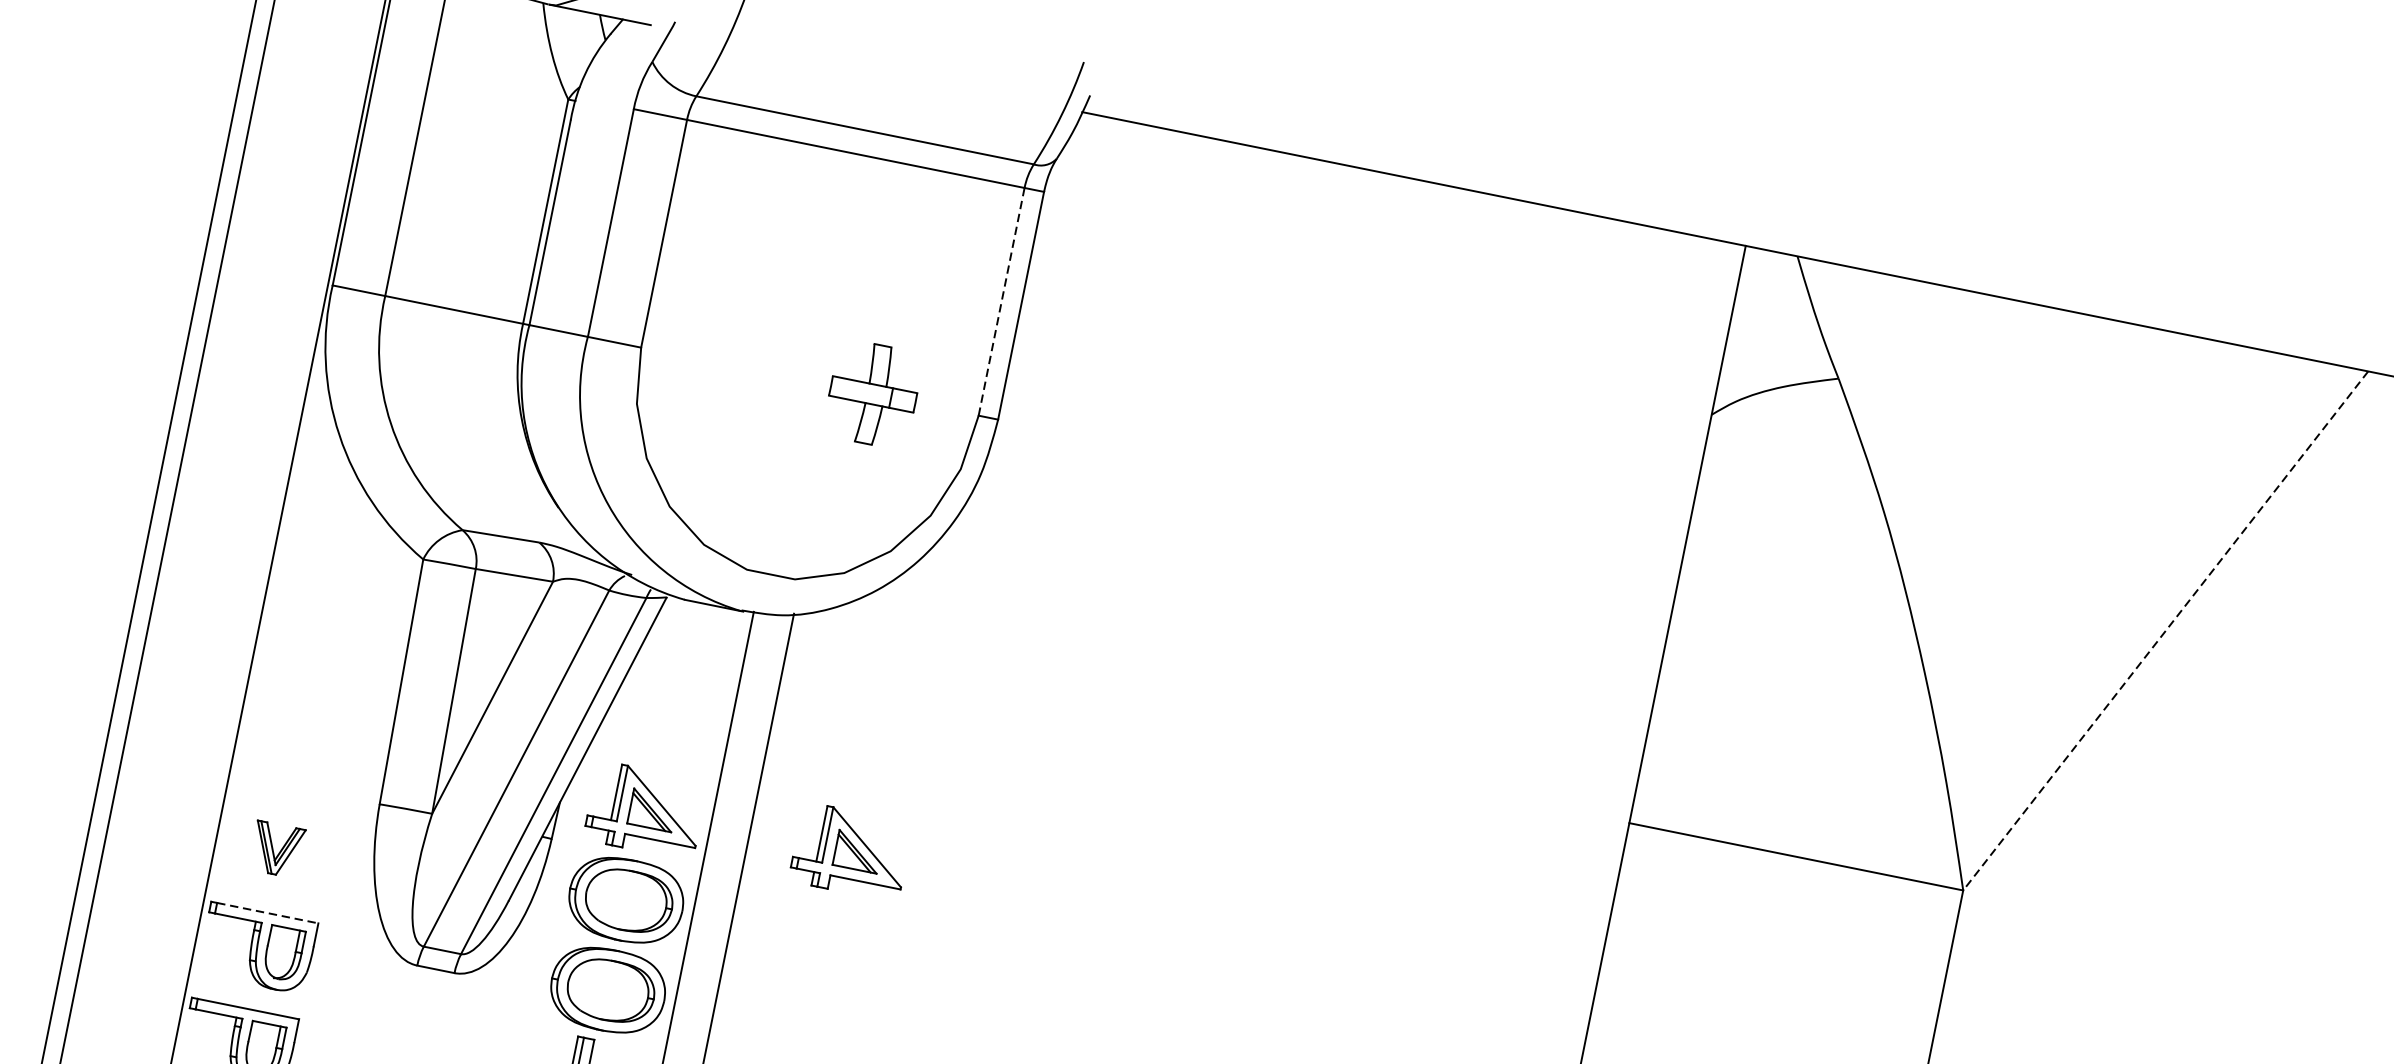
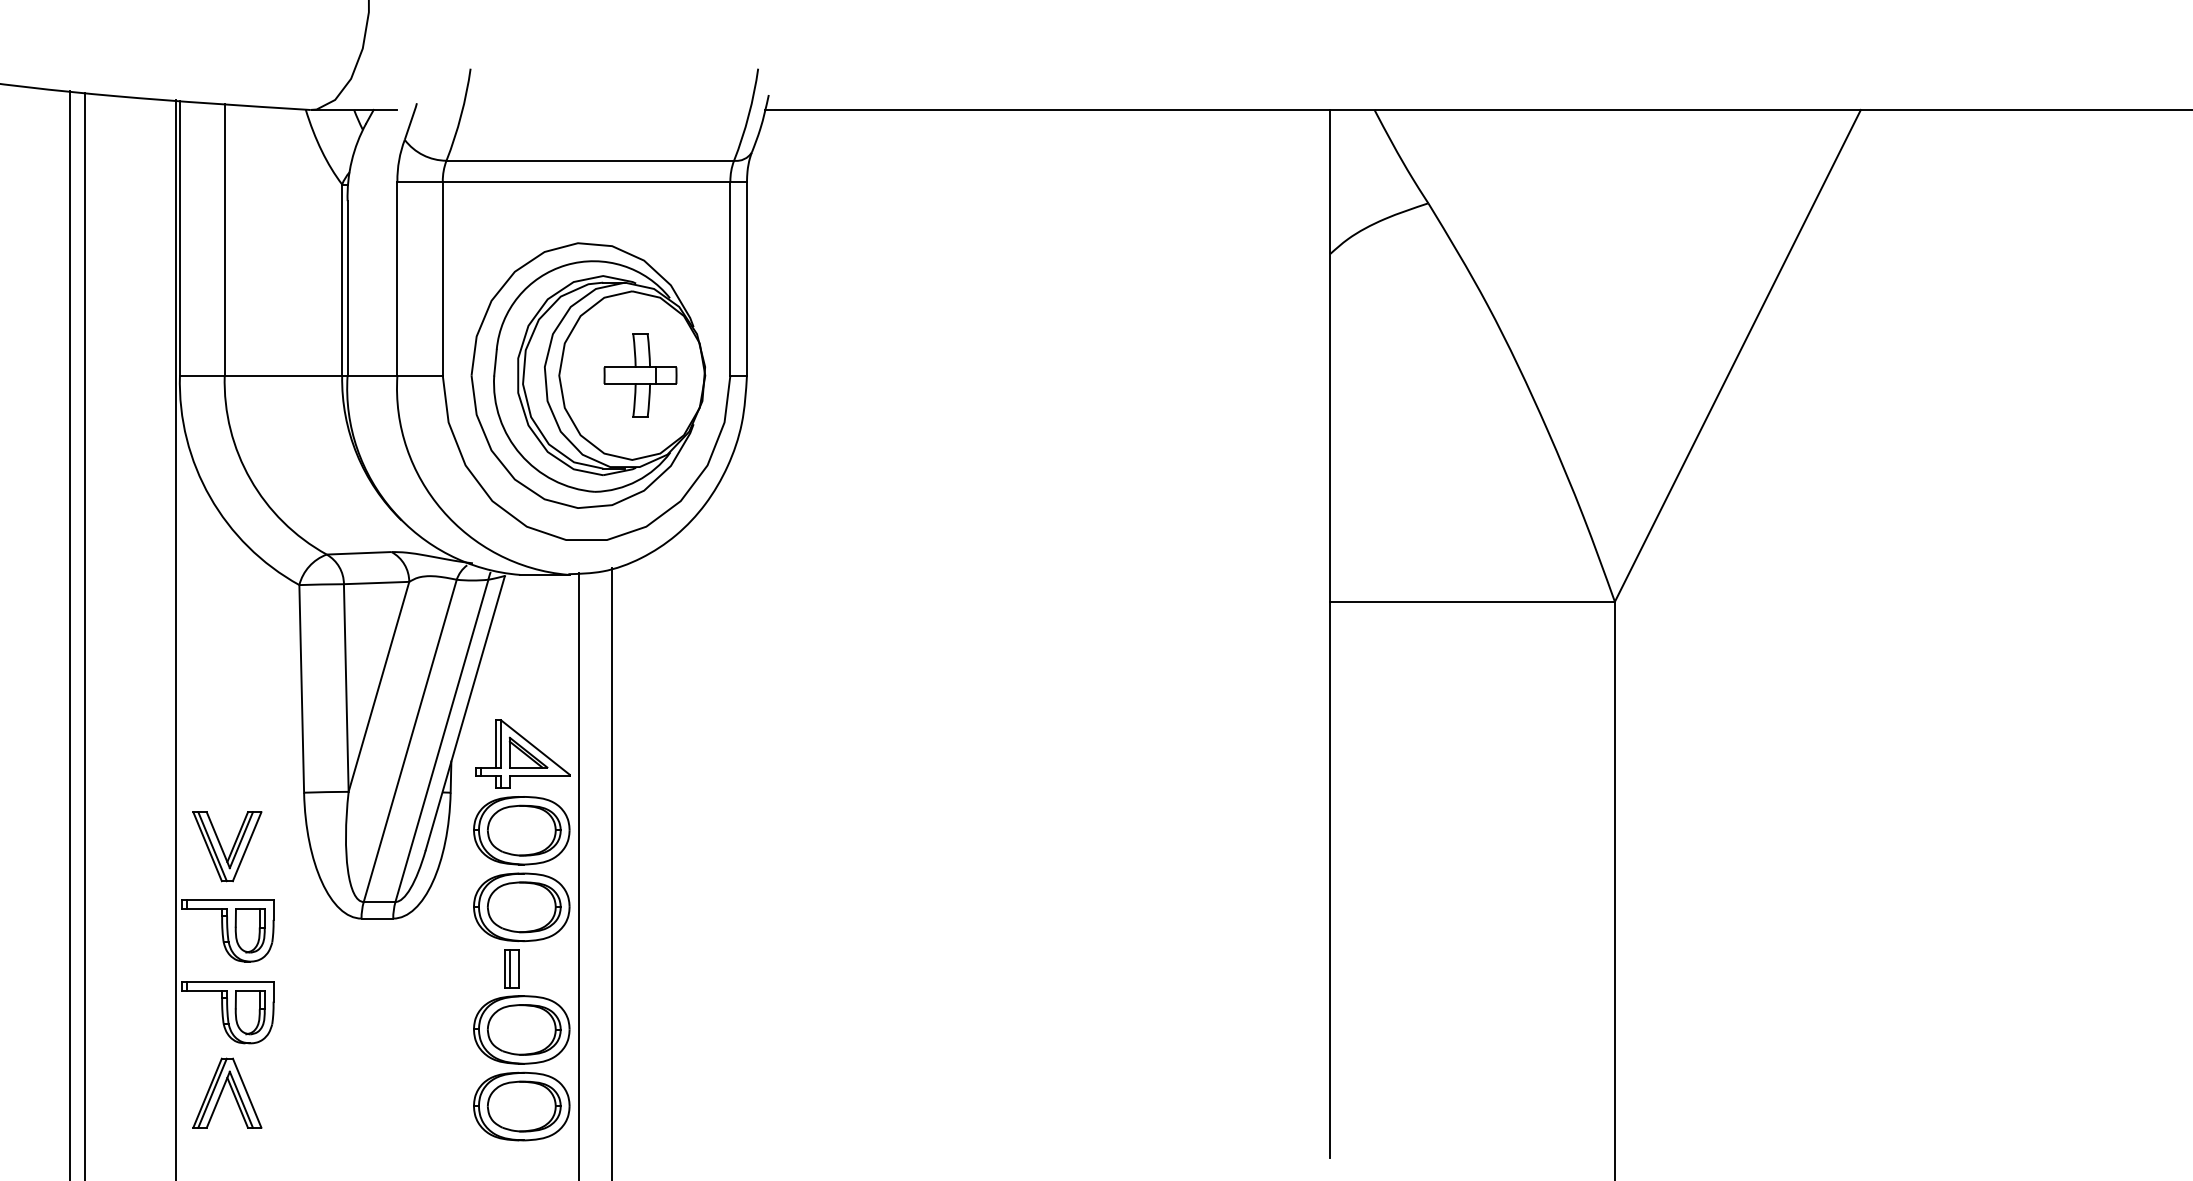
line: (1001, 301) -> (730, 278), dashed -> solid
part: (812, 381) -> (588, 375), added
line: (2165, 630) -> (1737, 355), dashed -> solid
part: (277, 849) -> (227, 846), size x1.67
part: (850, 851) -> (697, 753), removed
line: (267, 913) -> (230, 900), dashed -> solid

